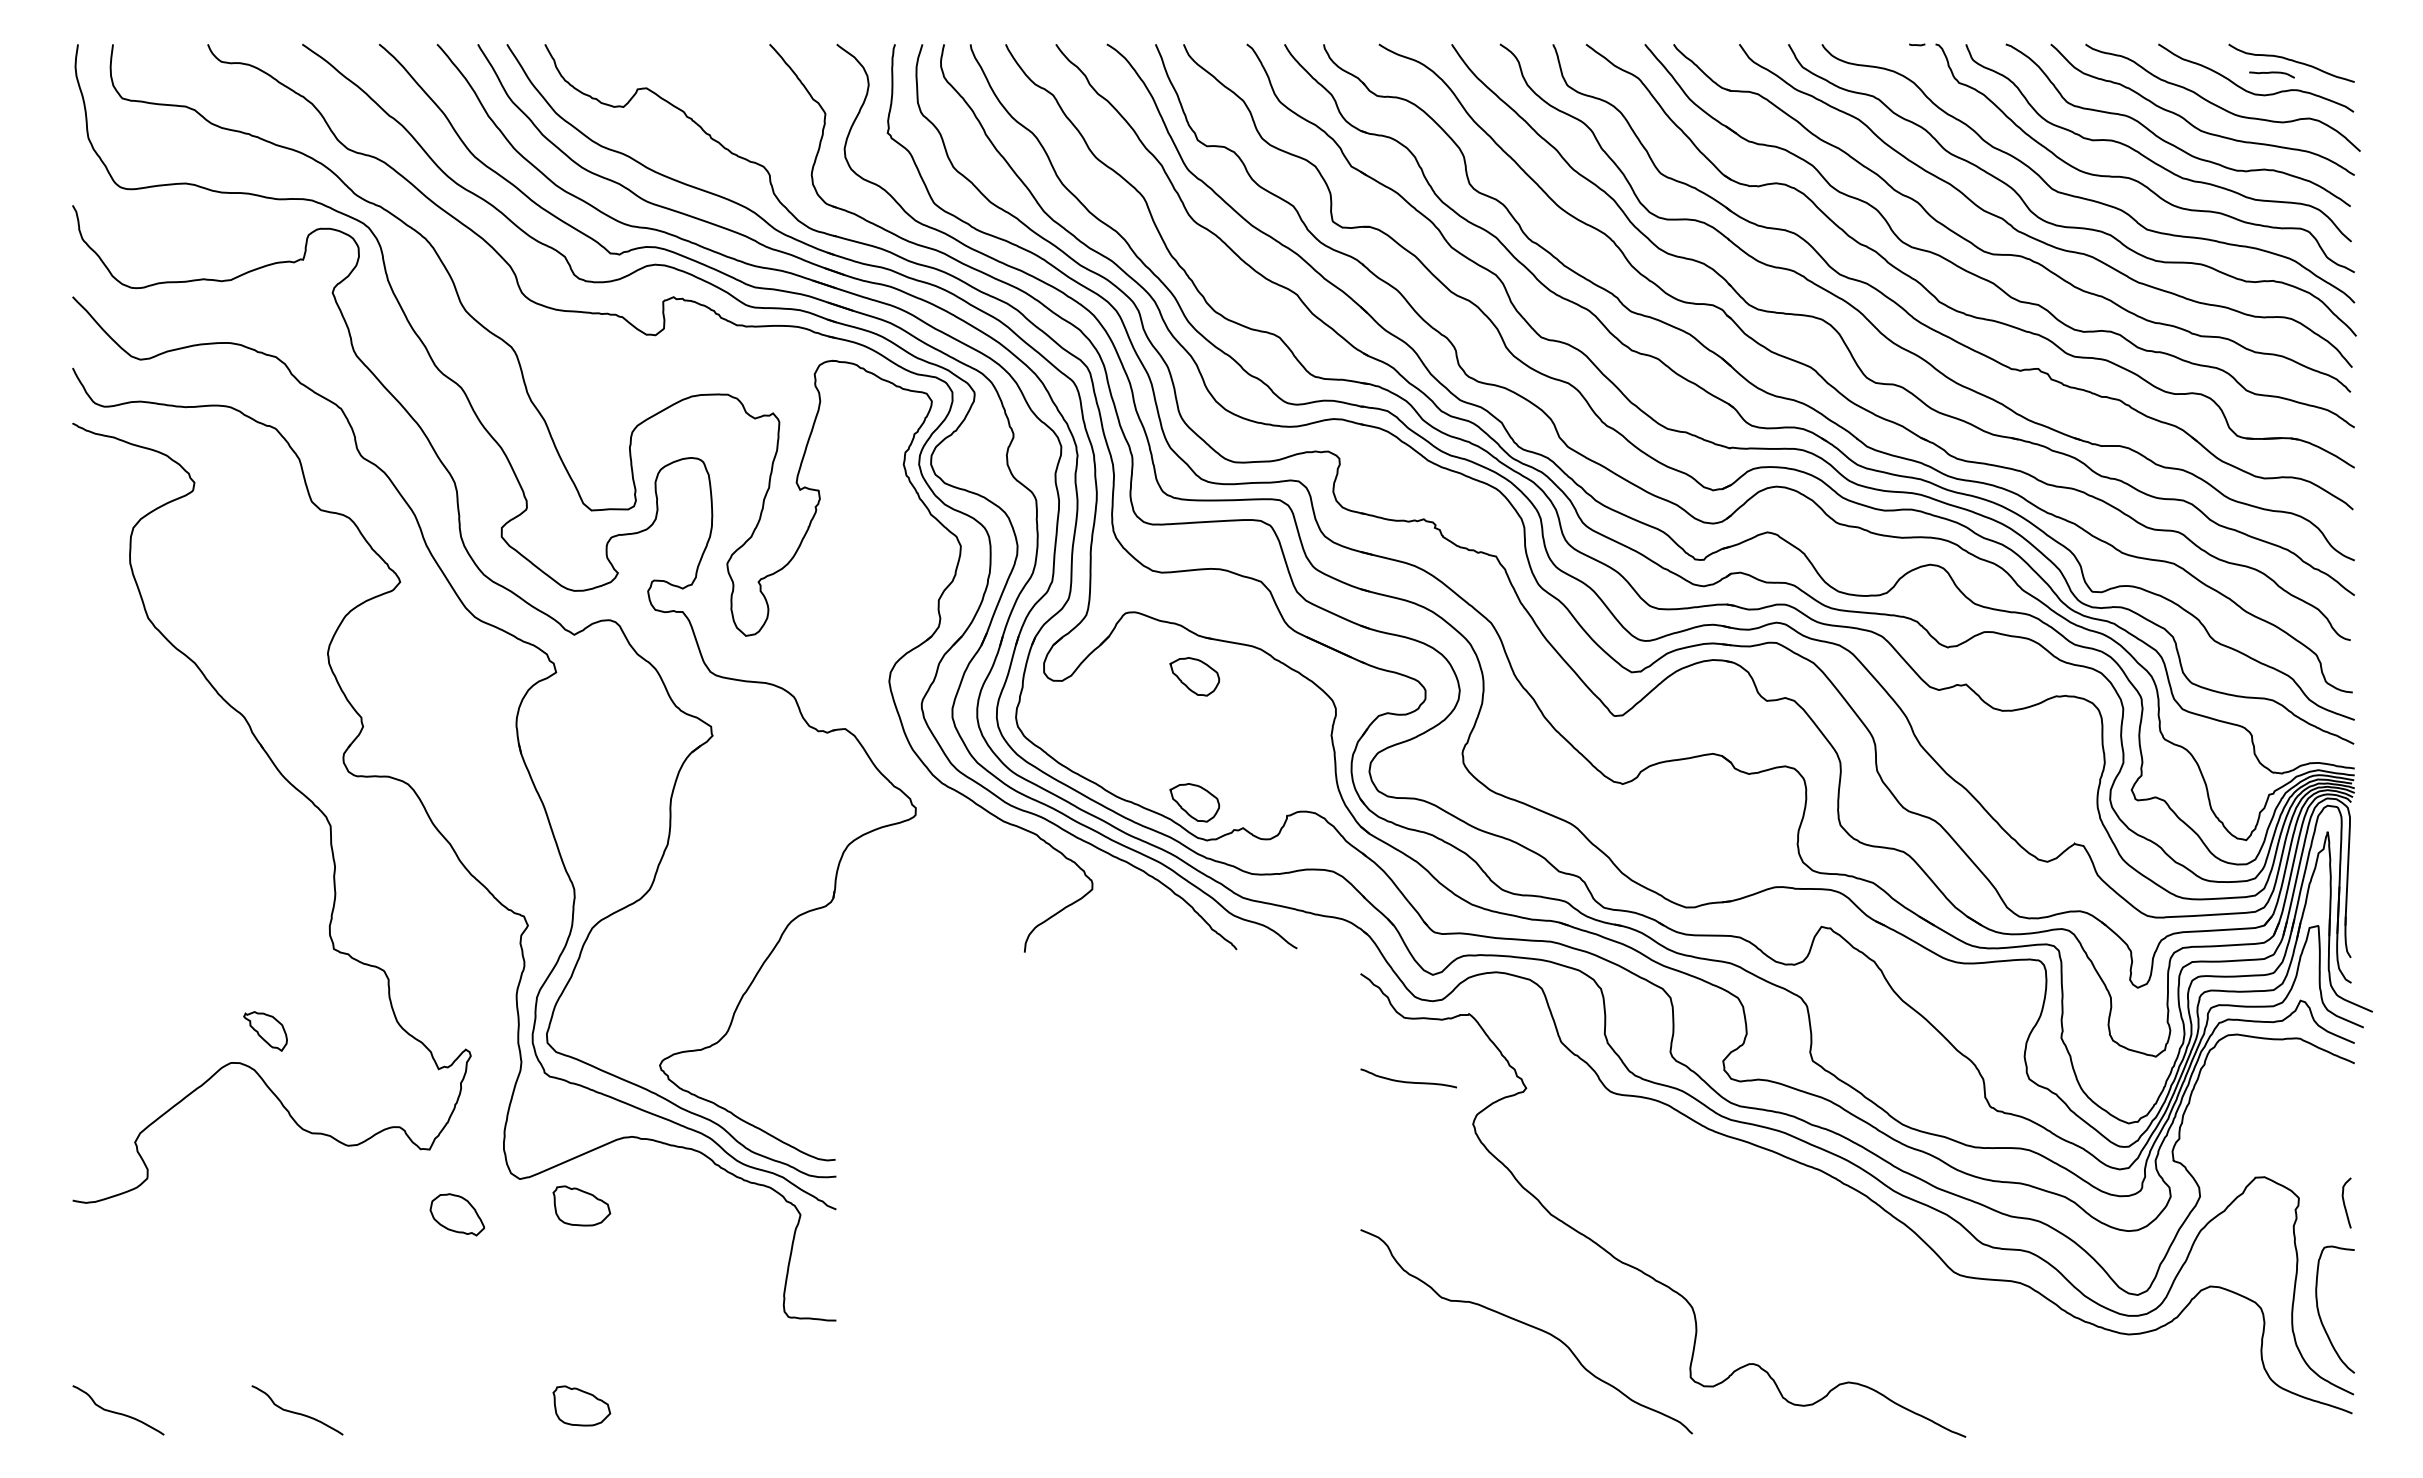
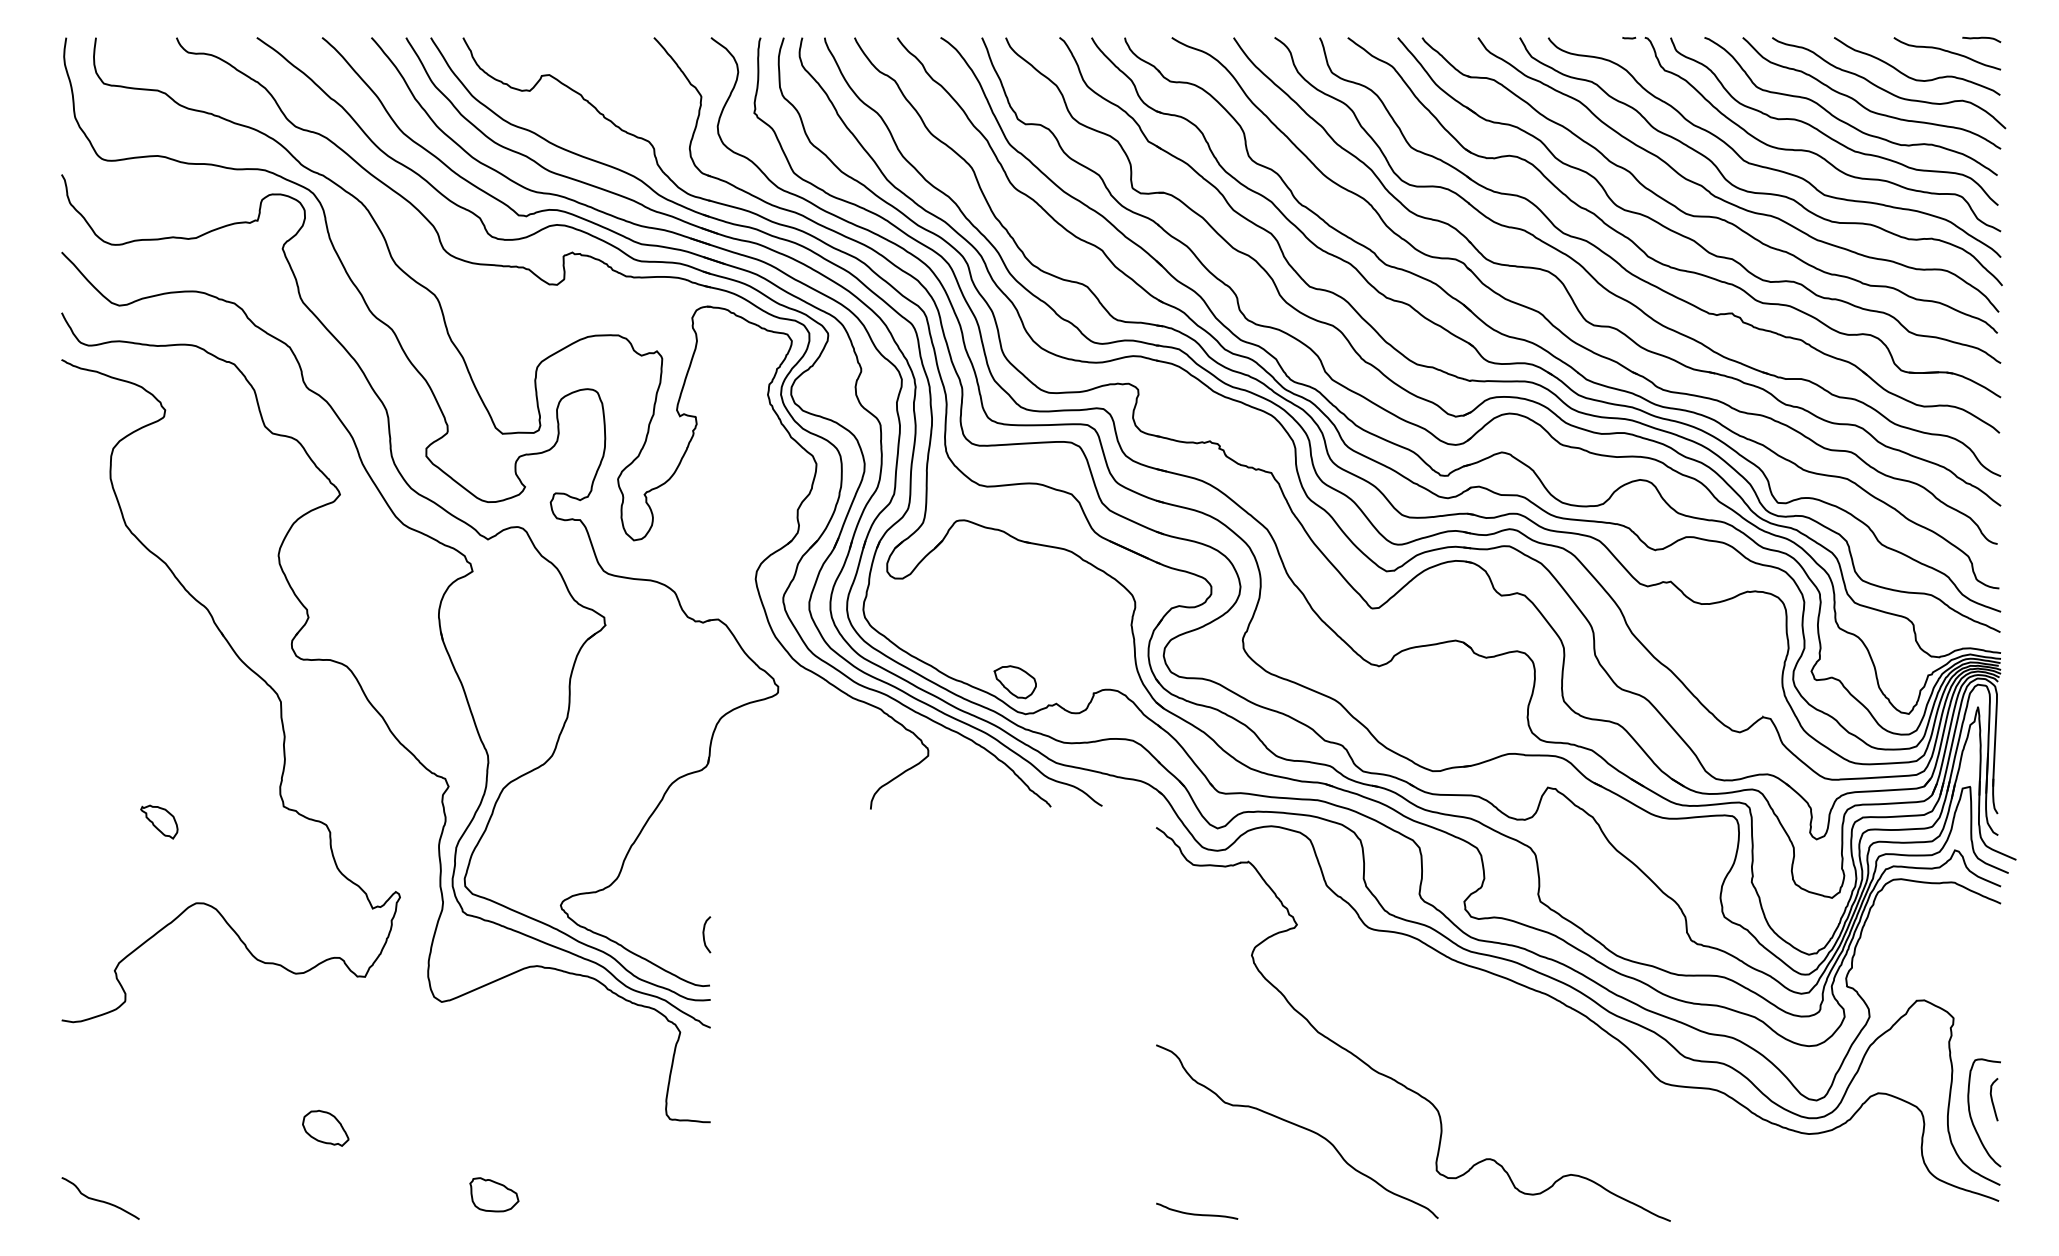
curve: (2271, 73) -> (1981, 38), moved
part: (1194, 676) -> (1015, 574), removed
part: (265, 1031) -> (159, 822), moved
curve: (1408, 1081) -> (1196, 1213), moved
curve: (828, 1099) -> (704, 934), added
curve: (2344, 1202) -> (1992, 1099), moved
part: (581, 1205) -> (494, 1024), removed
part: (456, 1214) -> (325, 1128), moved
curve: (297, 1412) -> (252, 1200), removed

